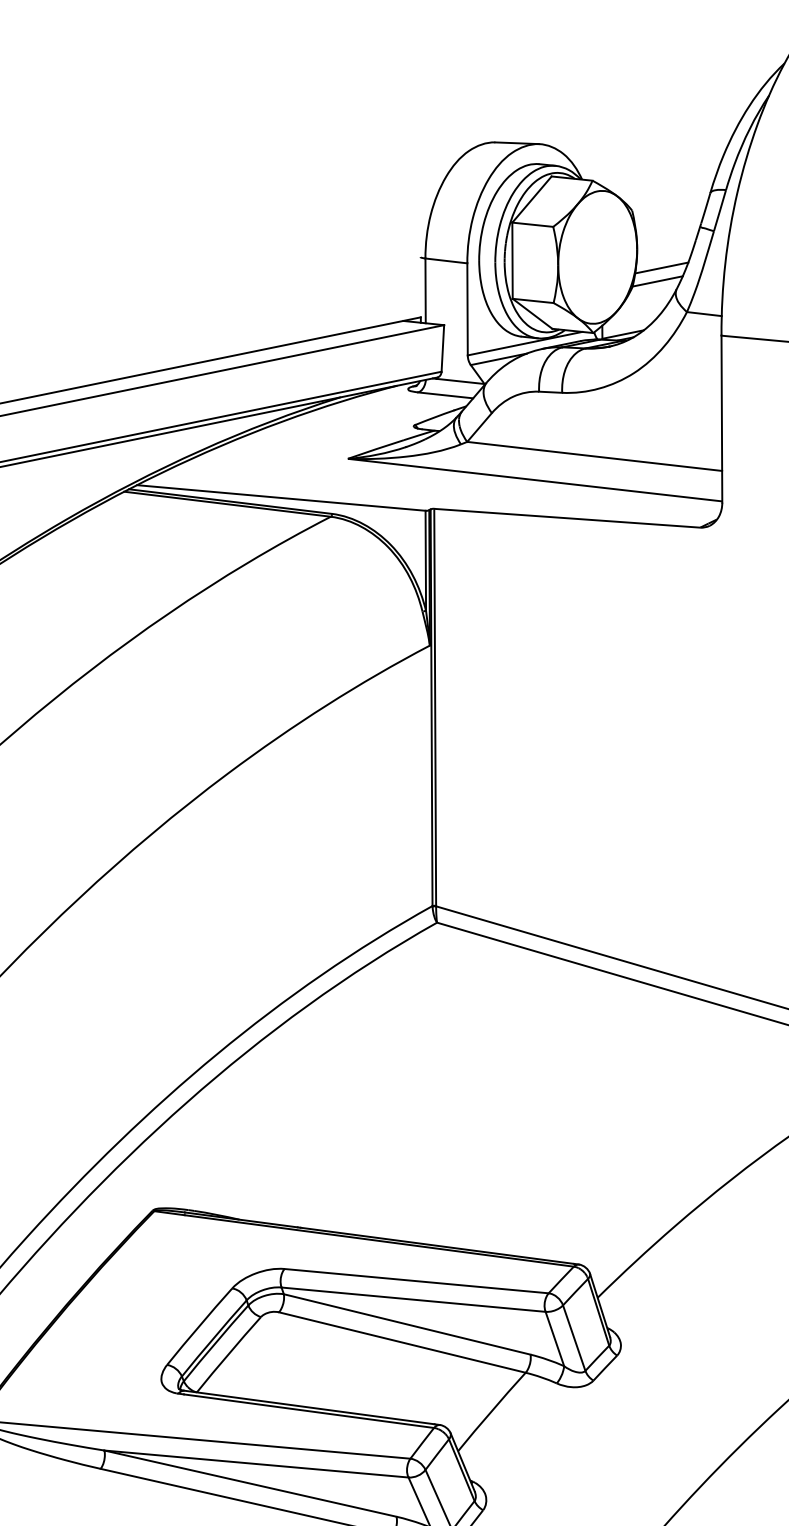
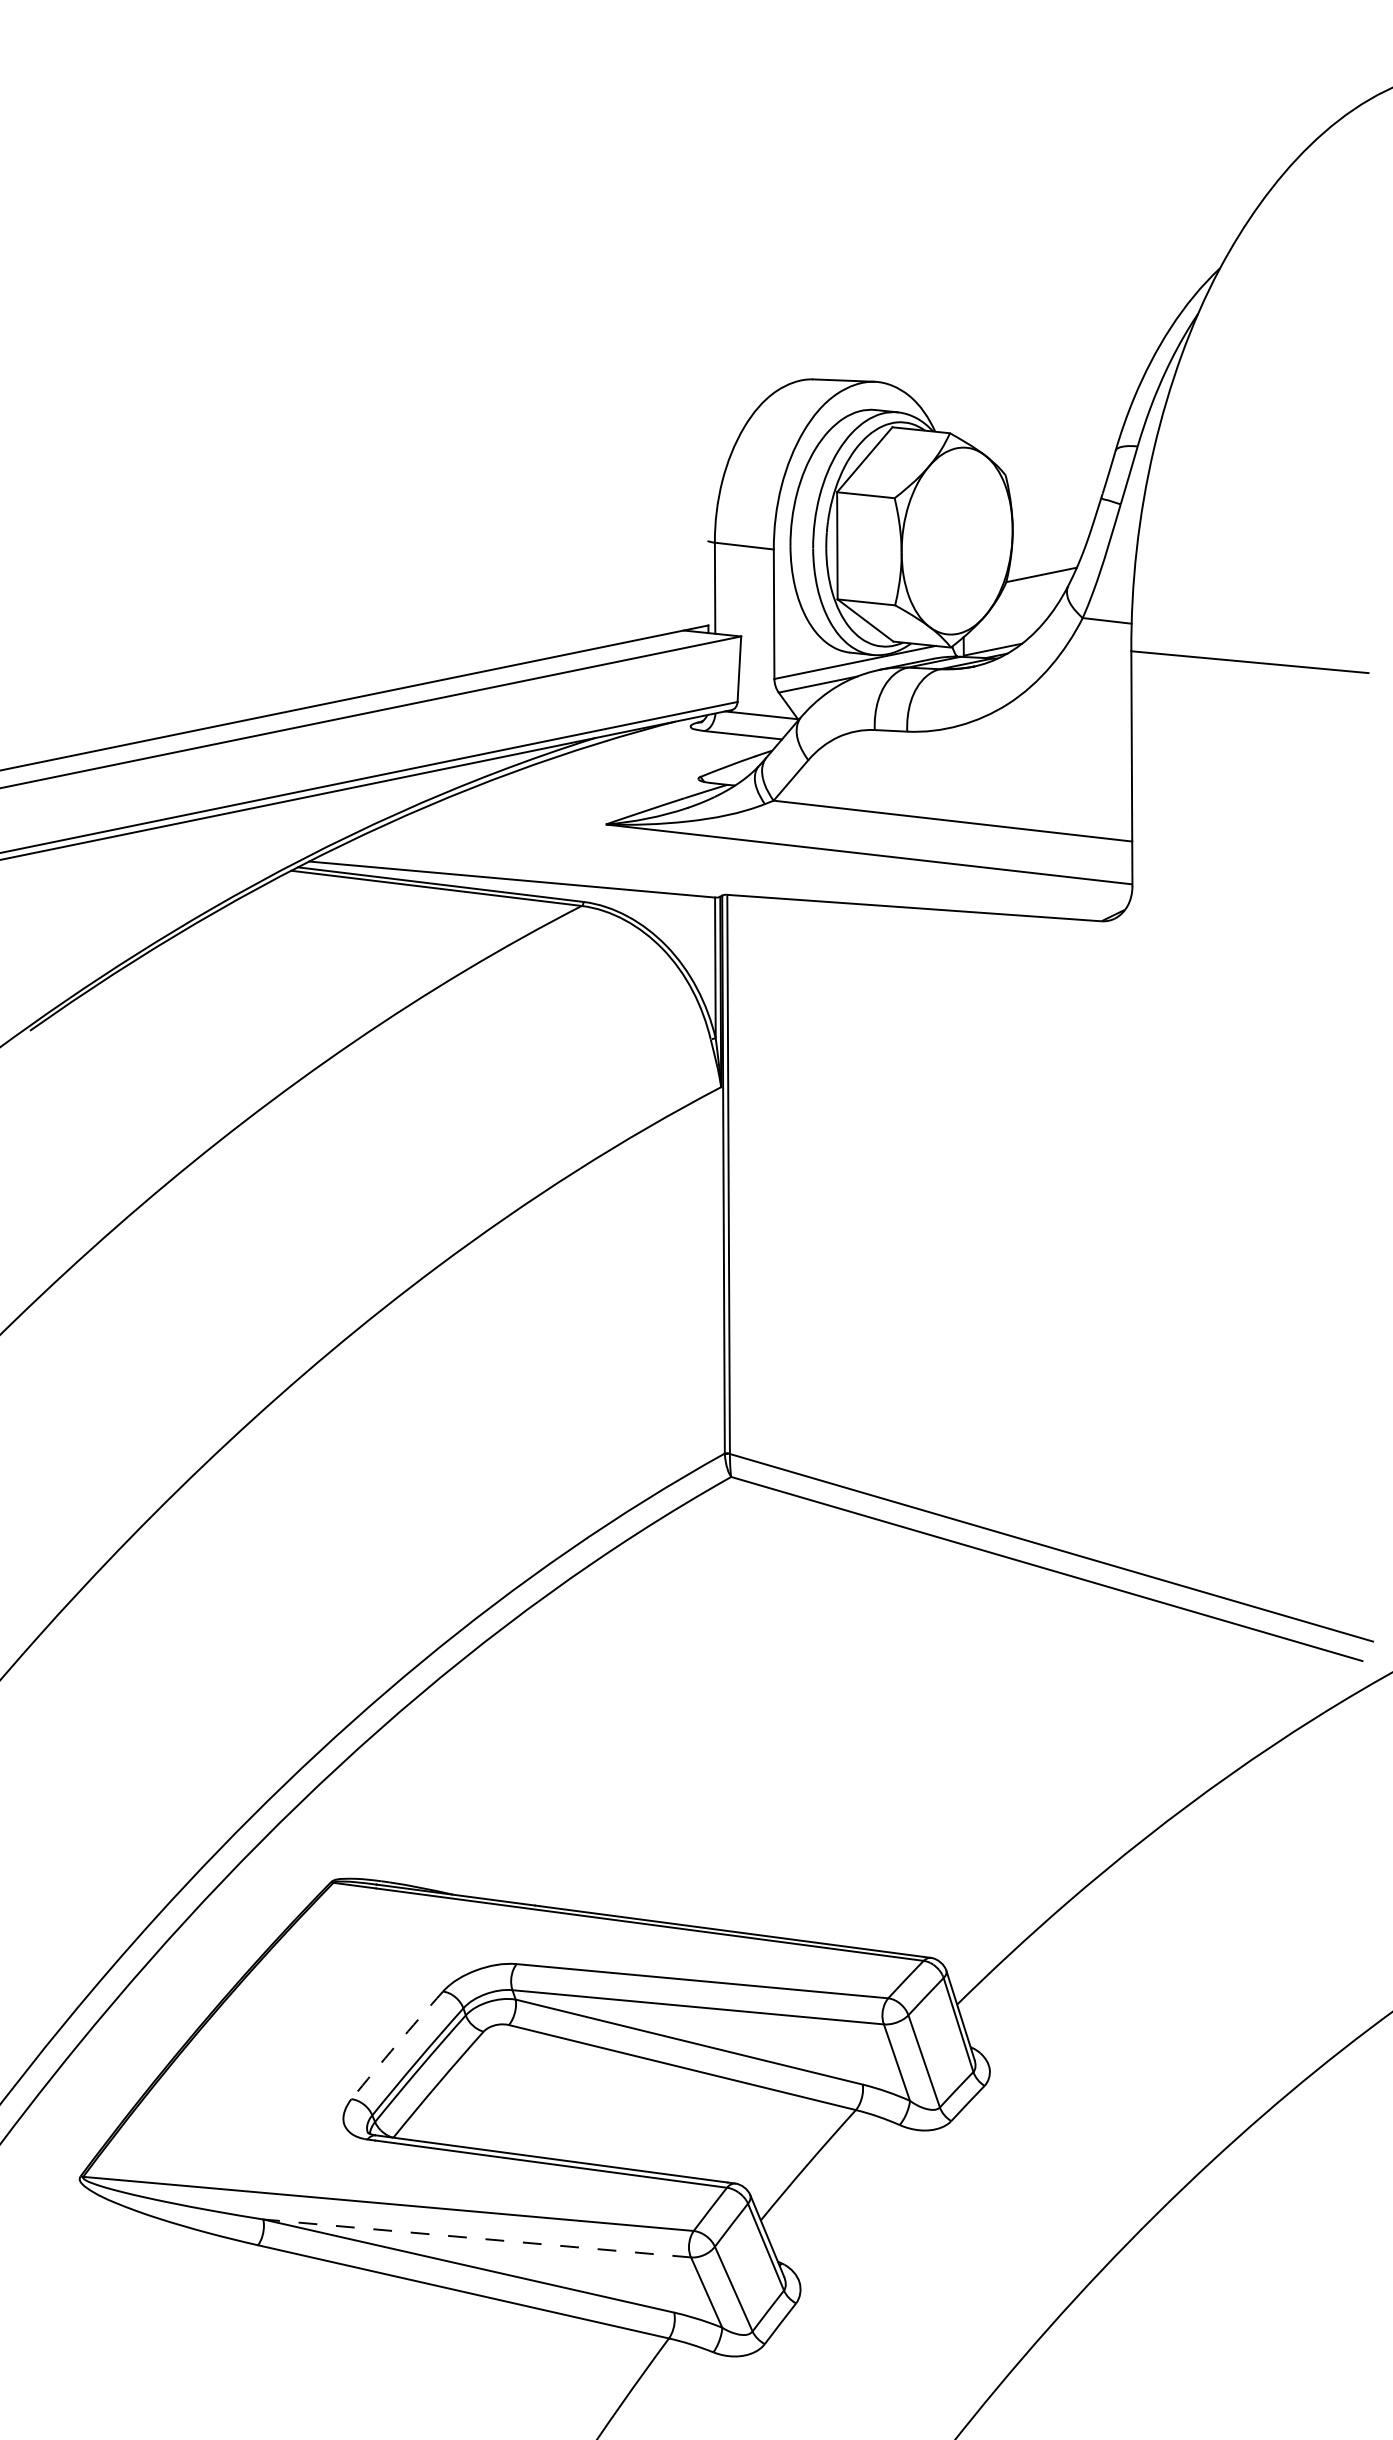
line: (661, 267) -> (1047, 555), removed
arc: (199, 1326) -> (396, 2044), solid -> dashed
line: (256, 1464) -> (477, 2238), solid -> dashed

